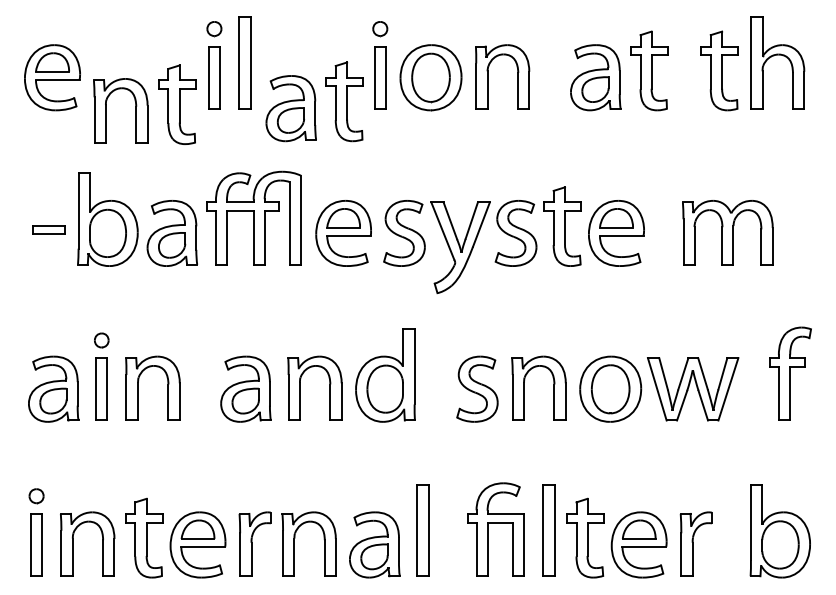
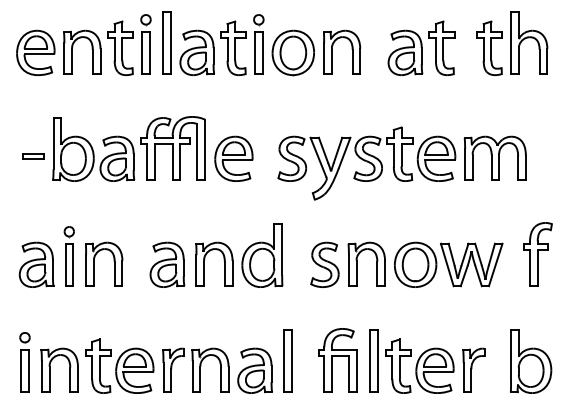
part: (313, 100) -> (212, 47), moved
part: (144, 103) -> (98, 47), moved
part: (513, 240) -> (366, 163), moved

